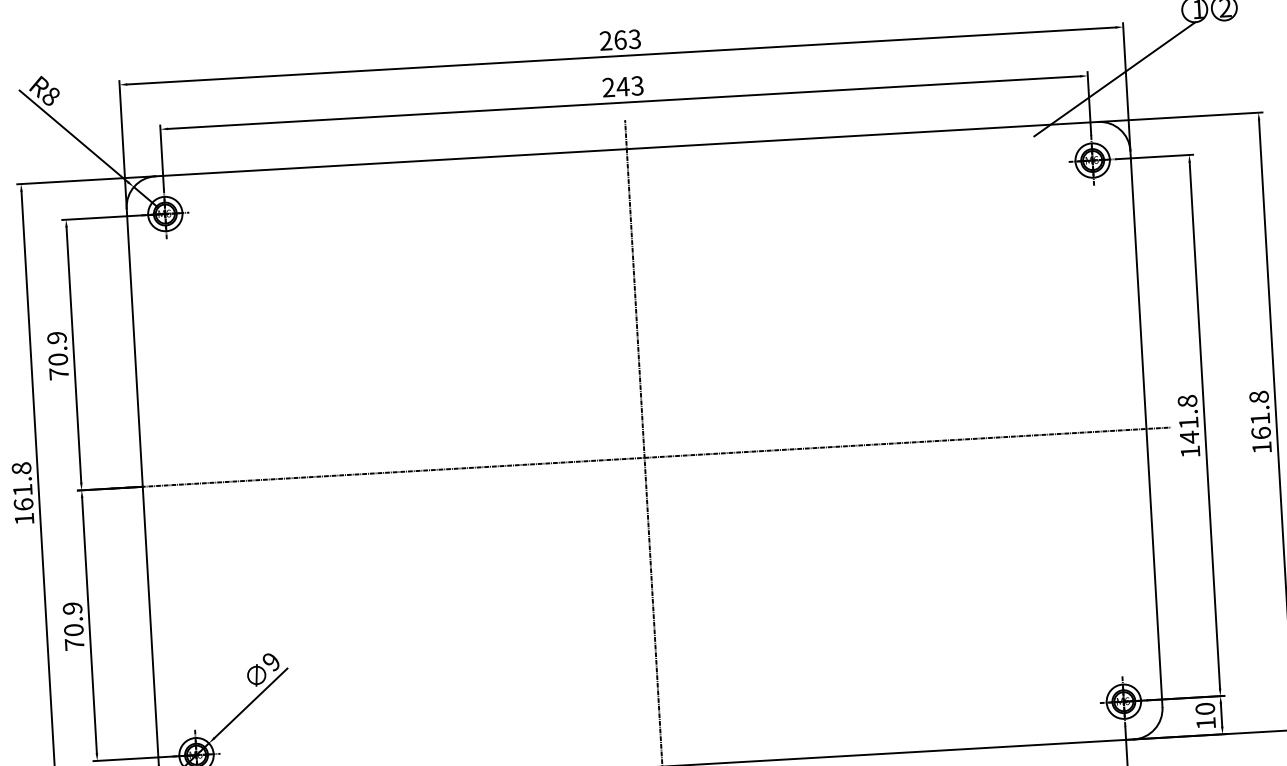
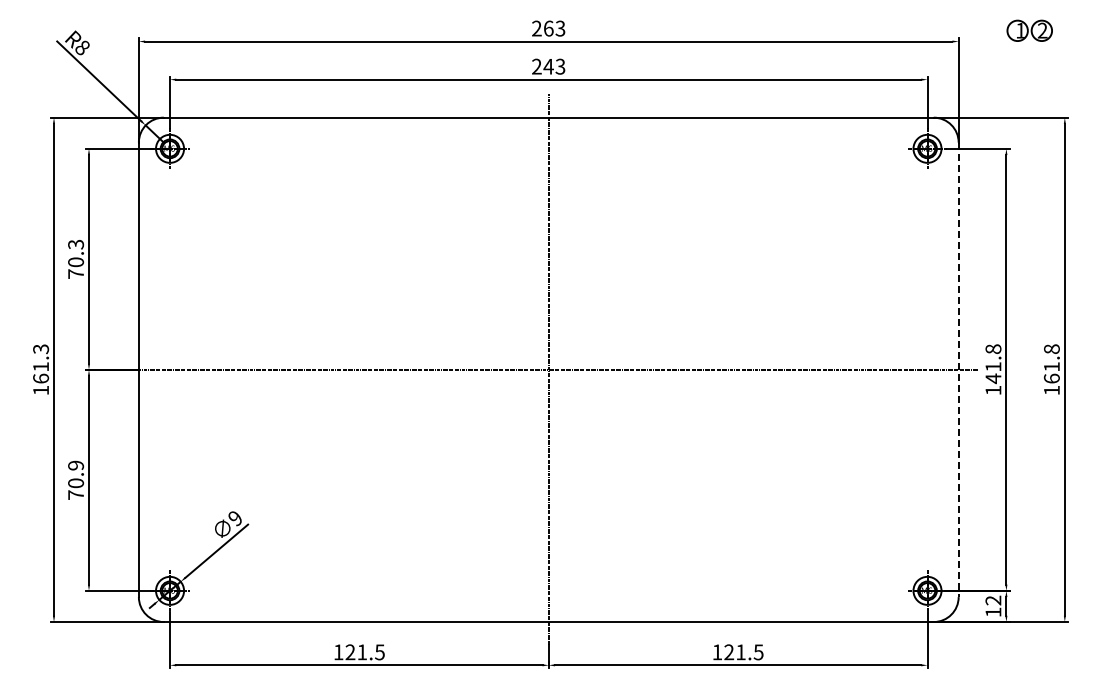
line: (1114, 79) -> (949, 83), removed
text: (56, 337) -> (75, 244), 70.9 -> 70.3
line: (1146, 429) -> (958, 370), solid -> dashed
text: (20, 468) -> (40, 349), 161.8 -> 161.3
text: (1205, 708) -> (993, 600), 10 -> 12

